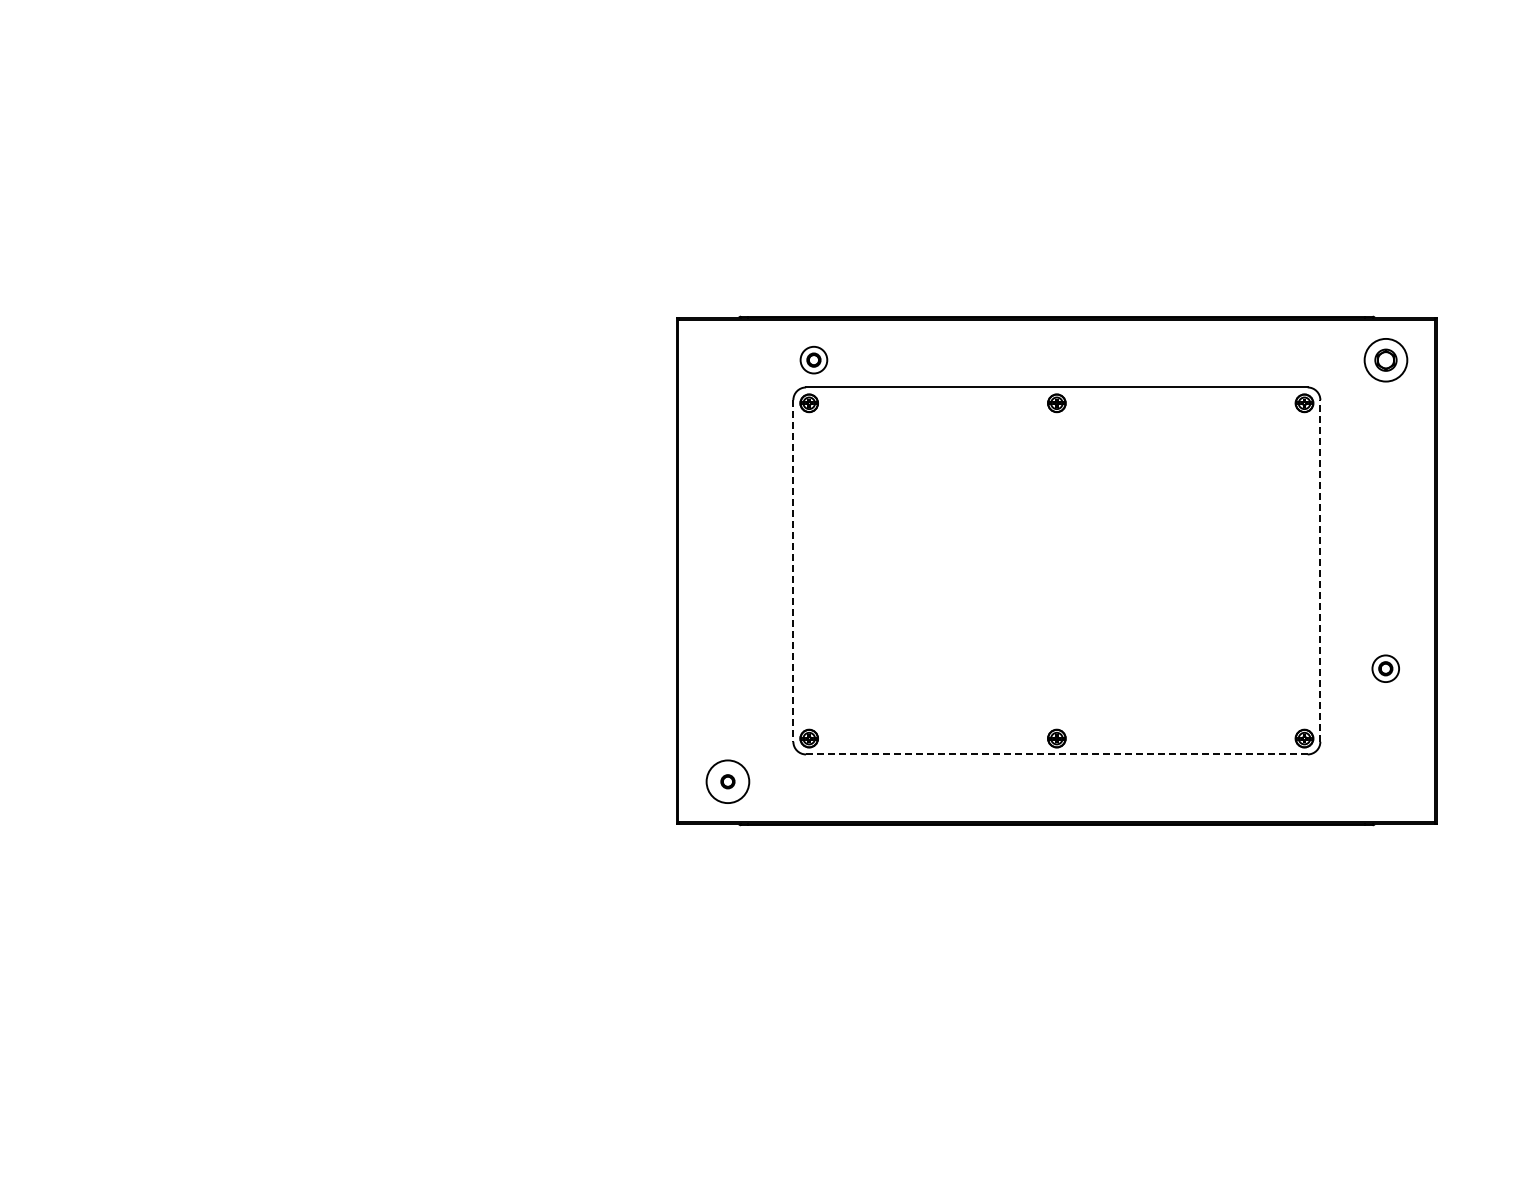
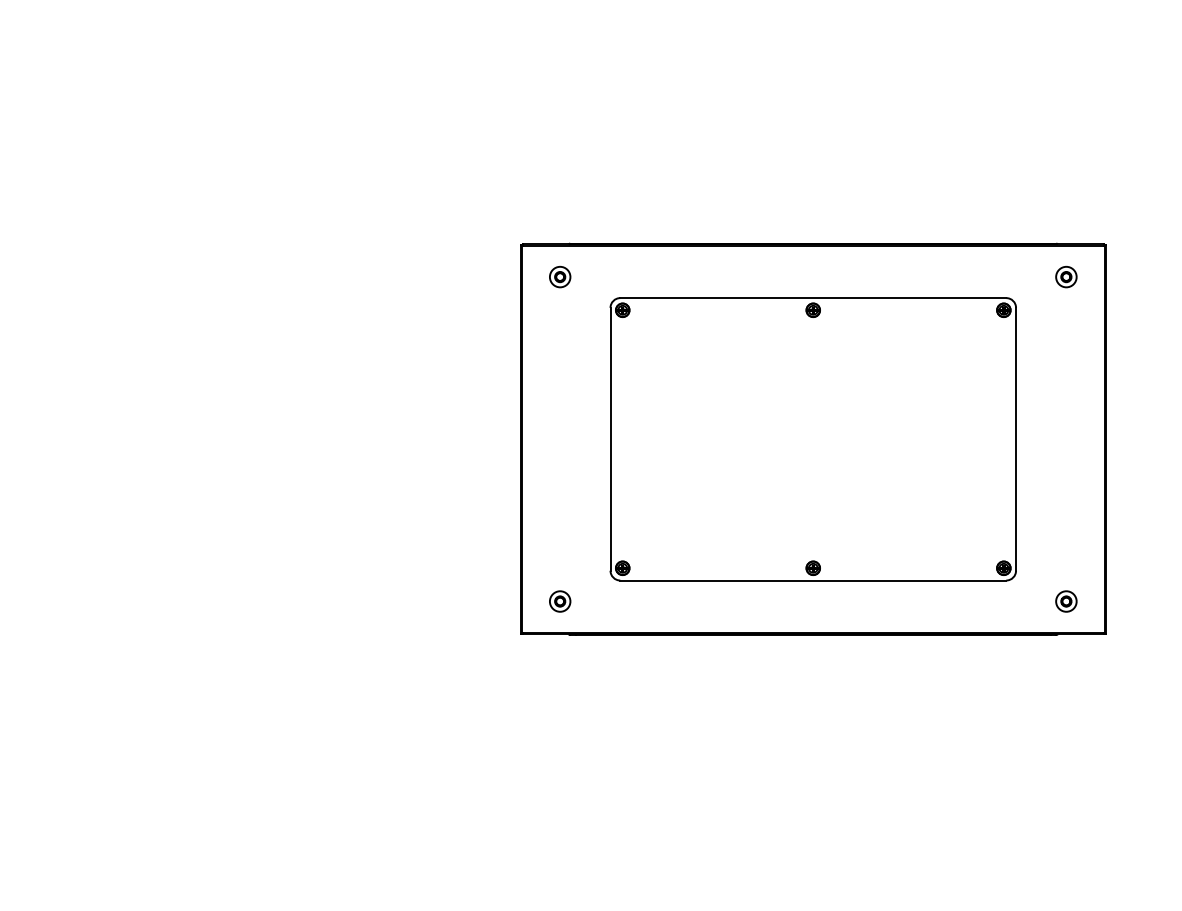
part: (813, 359) -> (559, 276), moved
part: (1385, 359) -> (1066, 276), size x0.62
line: (793, 570) -> (610, 438), dashed -> solid
line: (1320, 570) -> (1016, 438), dashed -> solid
part: (1385, 668) -> (1066, 601), moved
line: (1056, 754) -> (813, 580), dashed -> solid
circle: (727, 781) -> (559, 601), size x0.62

